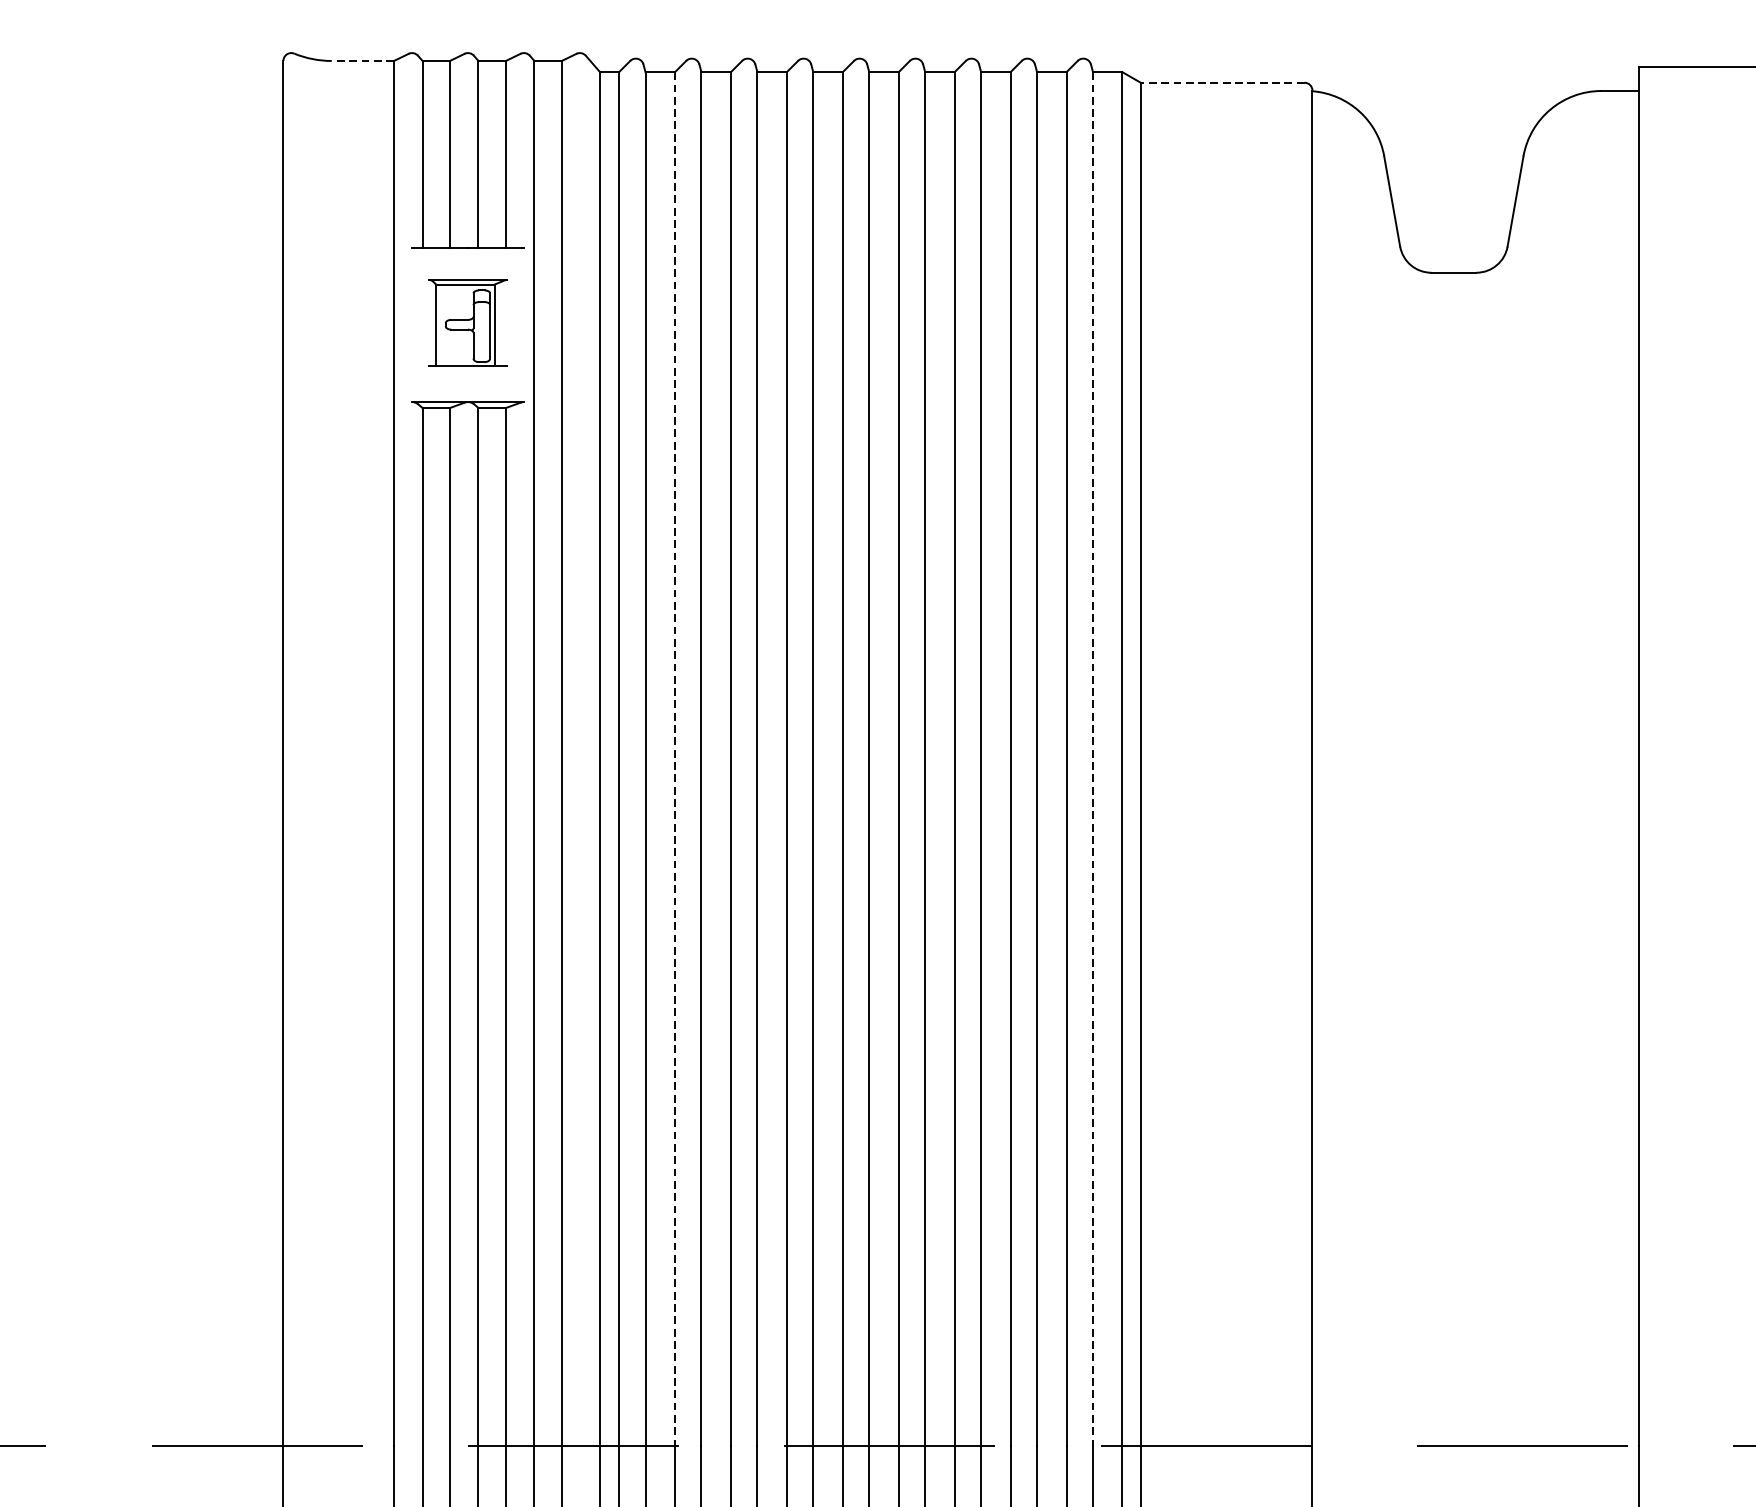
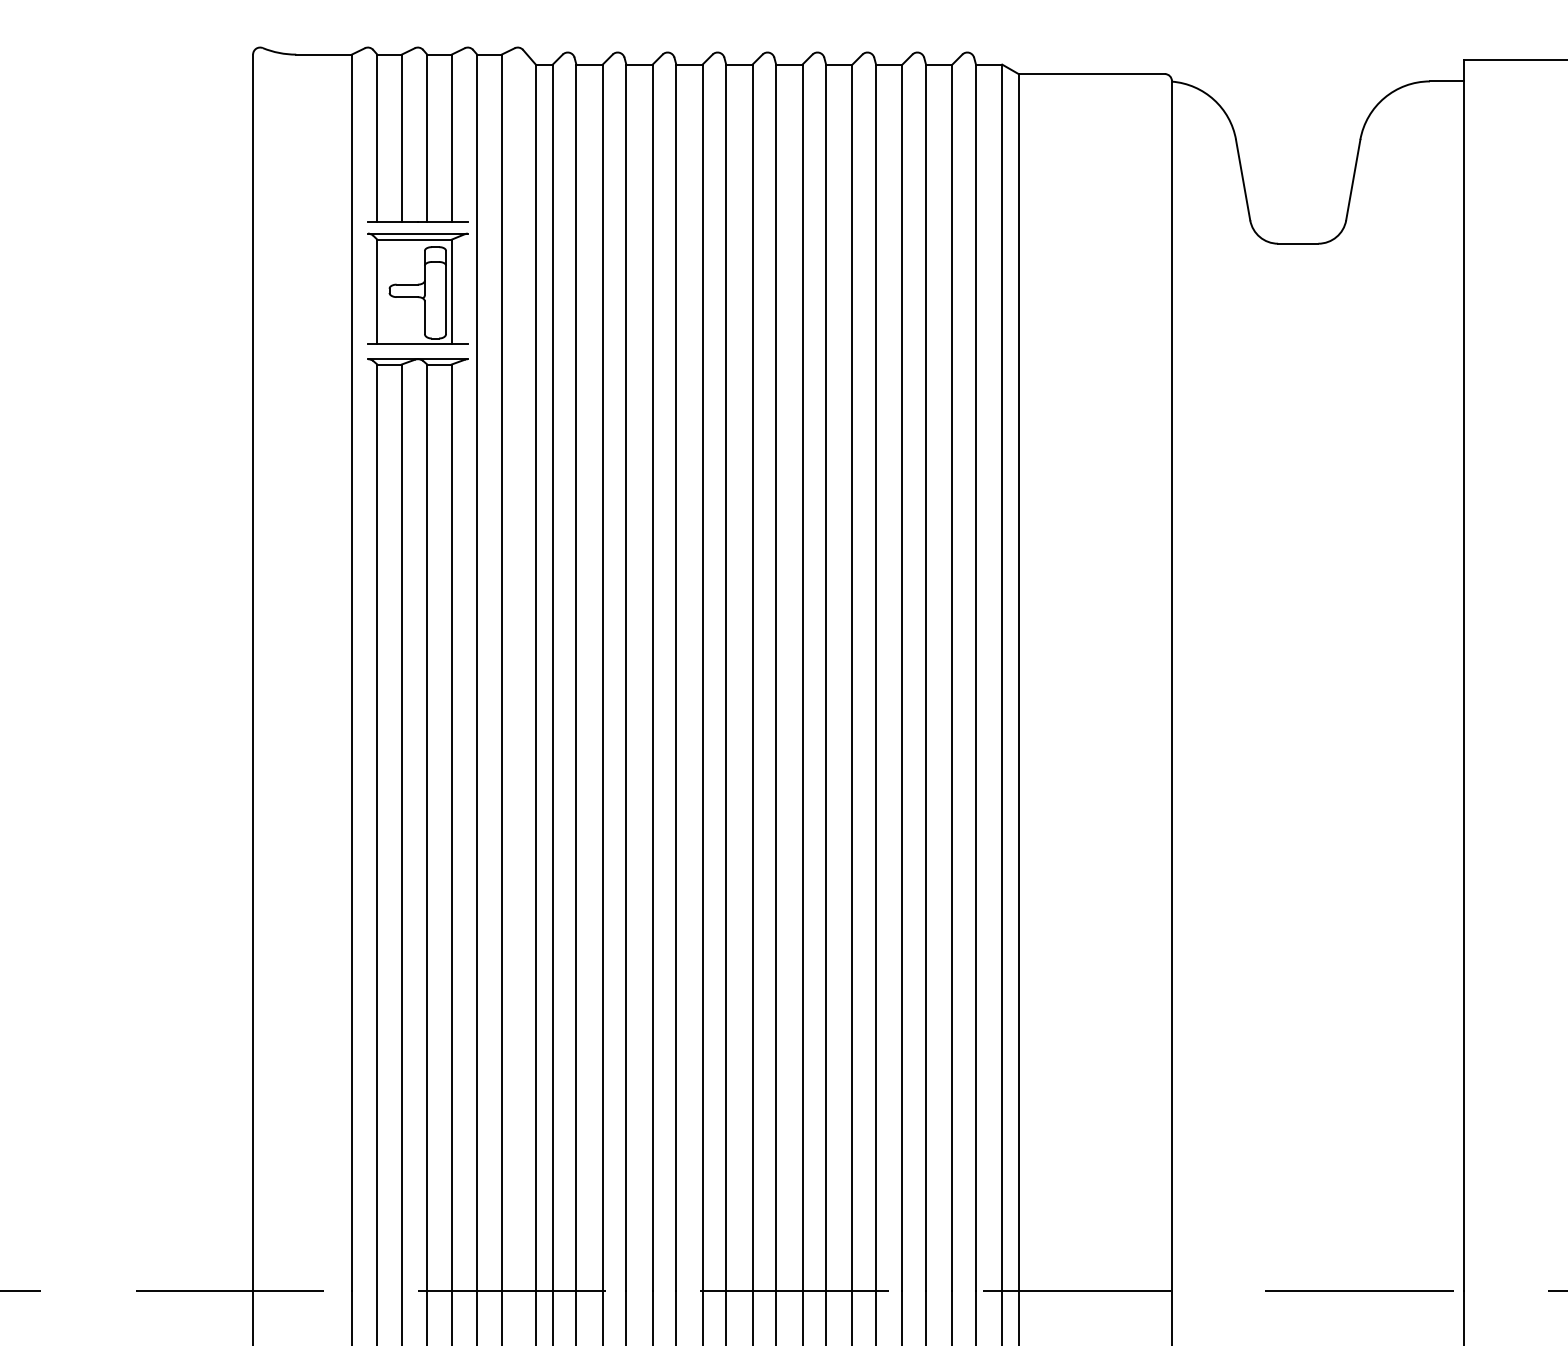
line: (363, 60) -> (324, 54), dashed -> solid
line: (1222, 83) -> (1091, 74), dashed -> solid
part: (467, 322) -> (417, 288), size x1.43
line: (674, 759) -> (602, 678), dashed -> solid
line: (1093, 759) -> (976, 678), dashed -> solid

